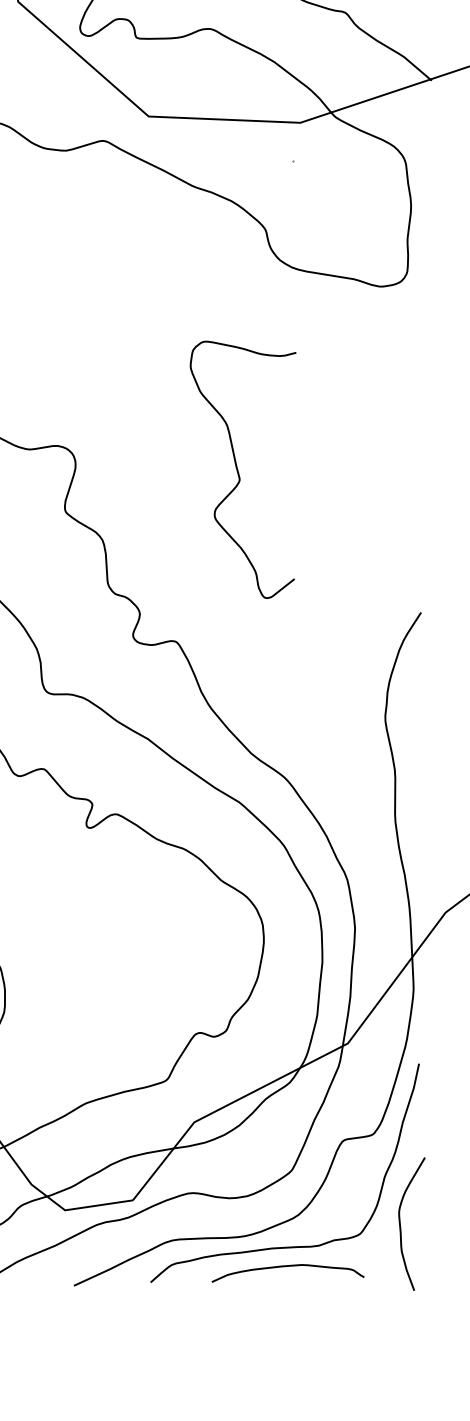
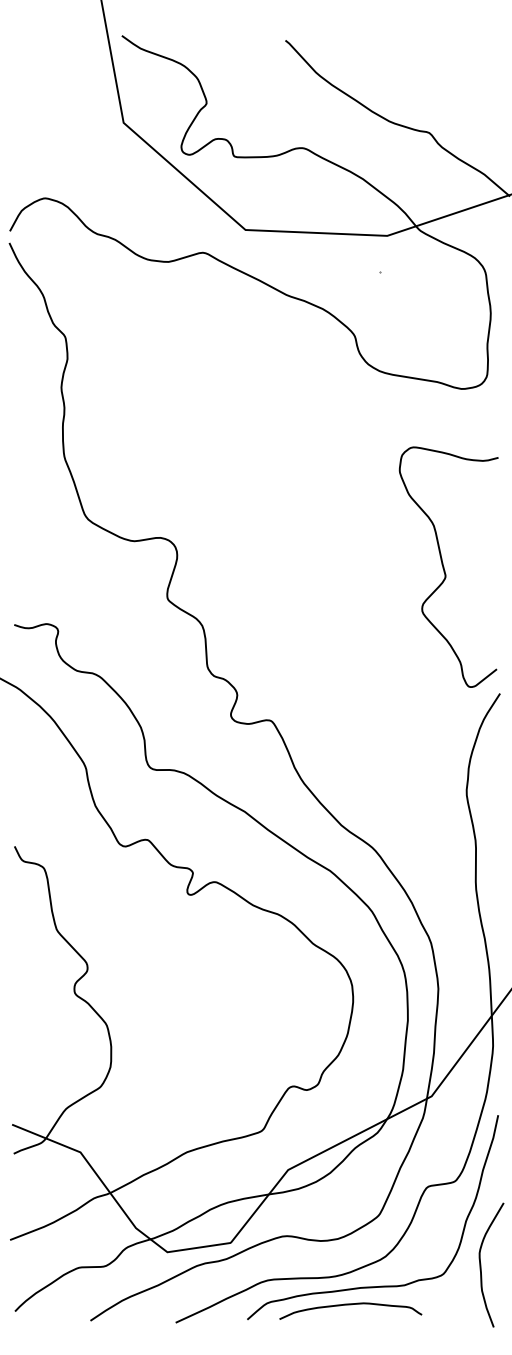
curve: (238, 469) -> (444, 566), moved
curve: (287, 1267) -> (350, 1305), moved

